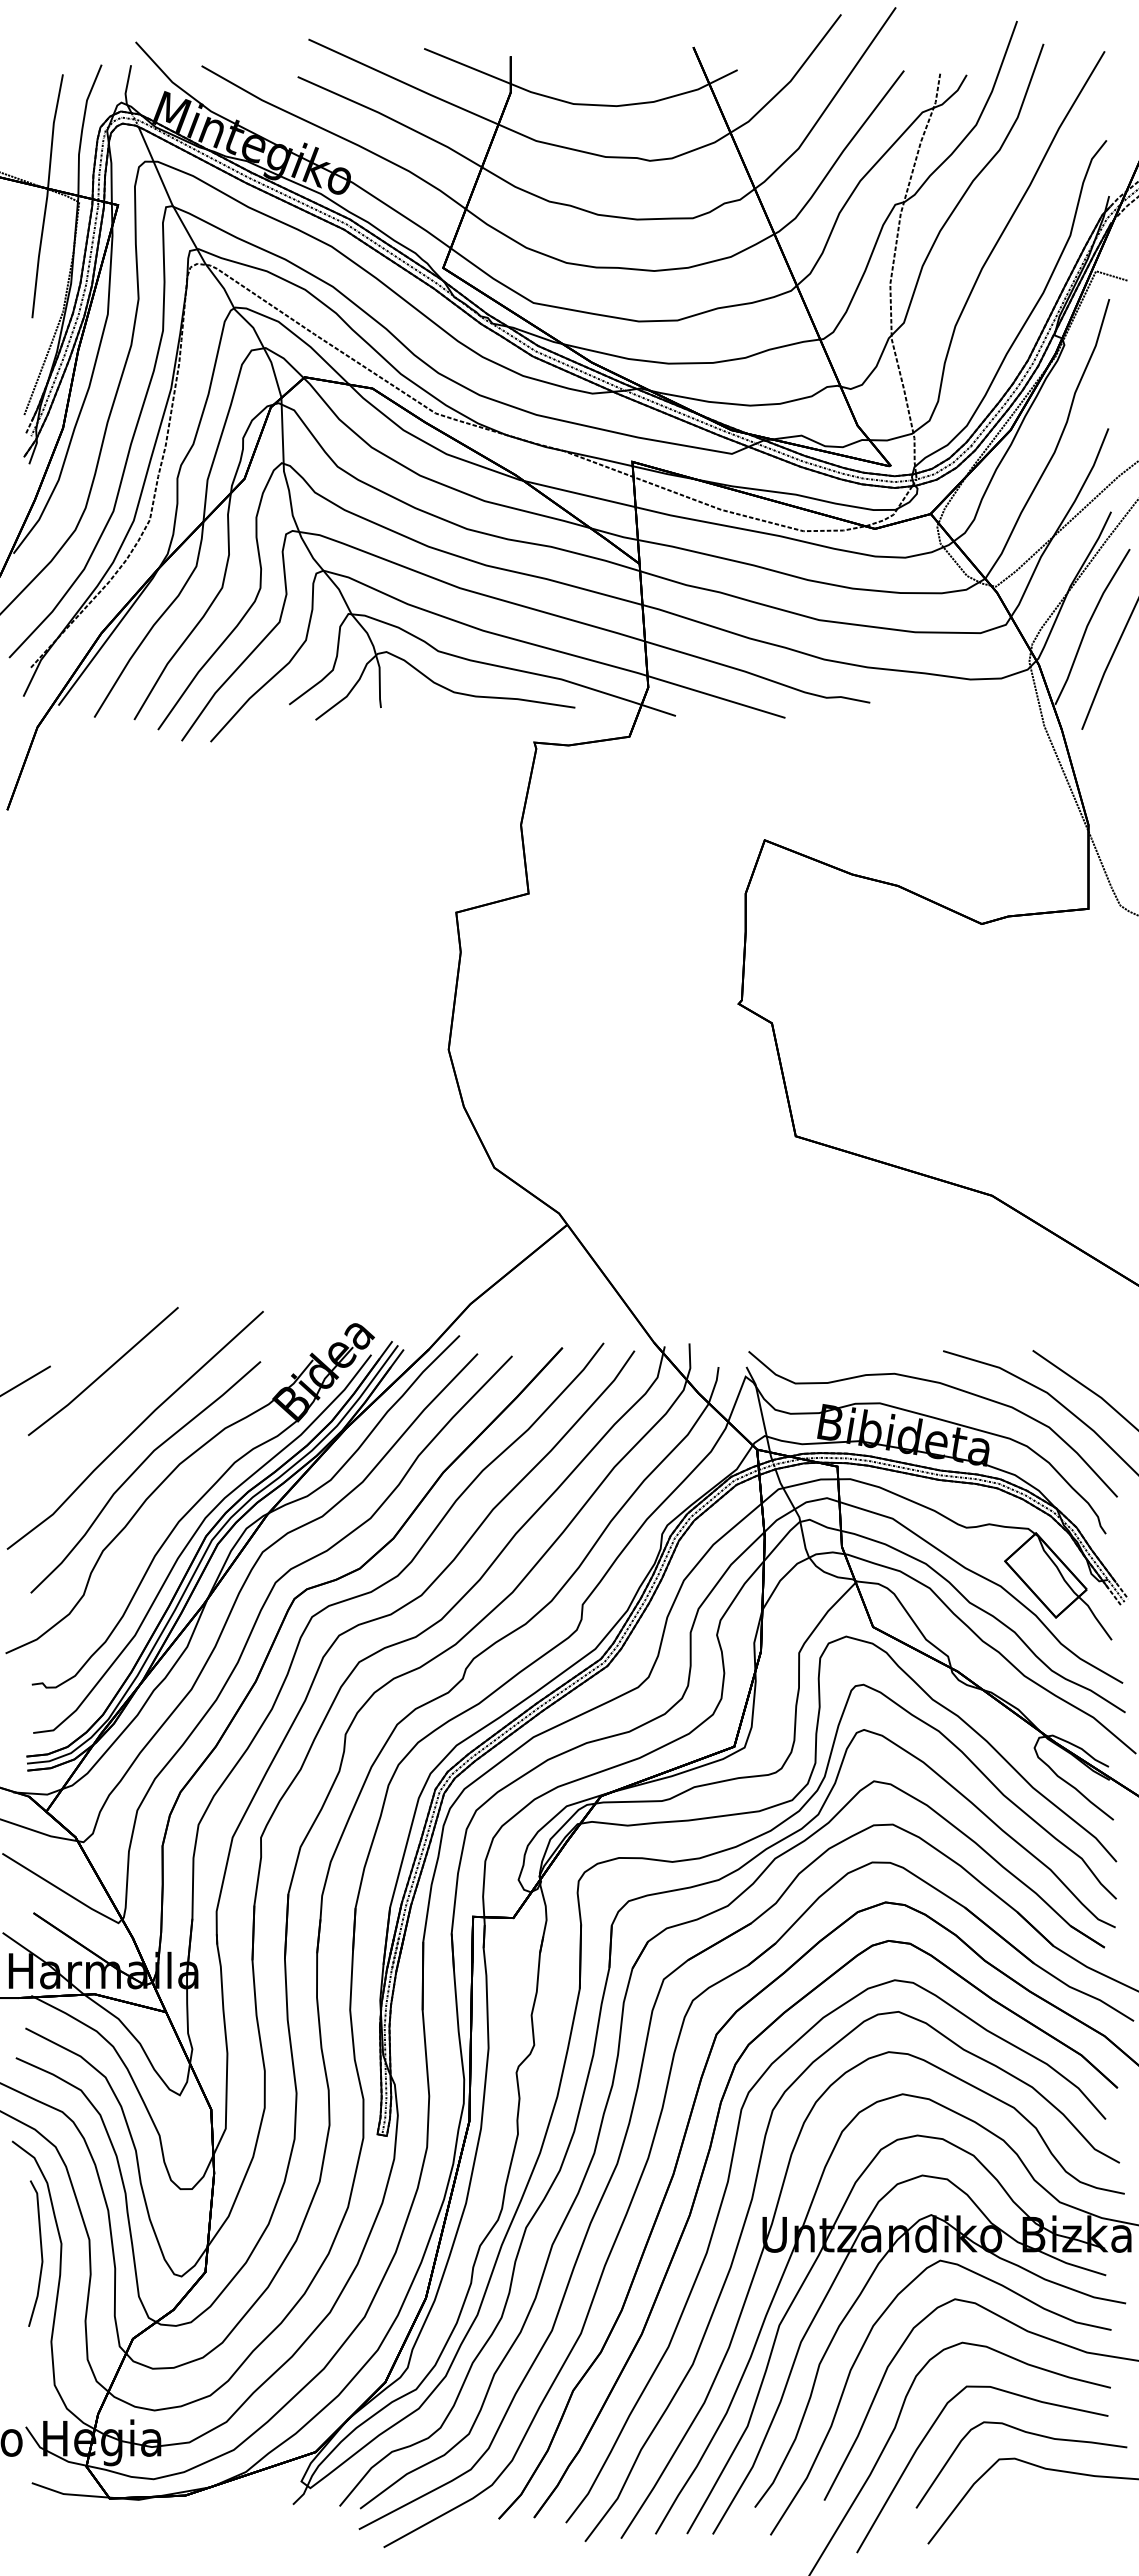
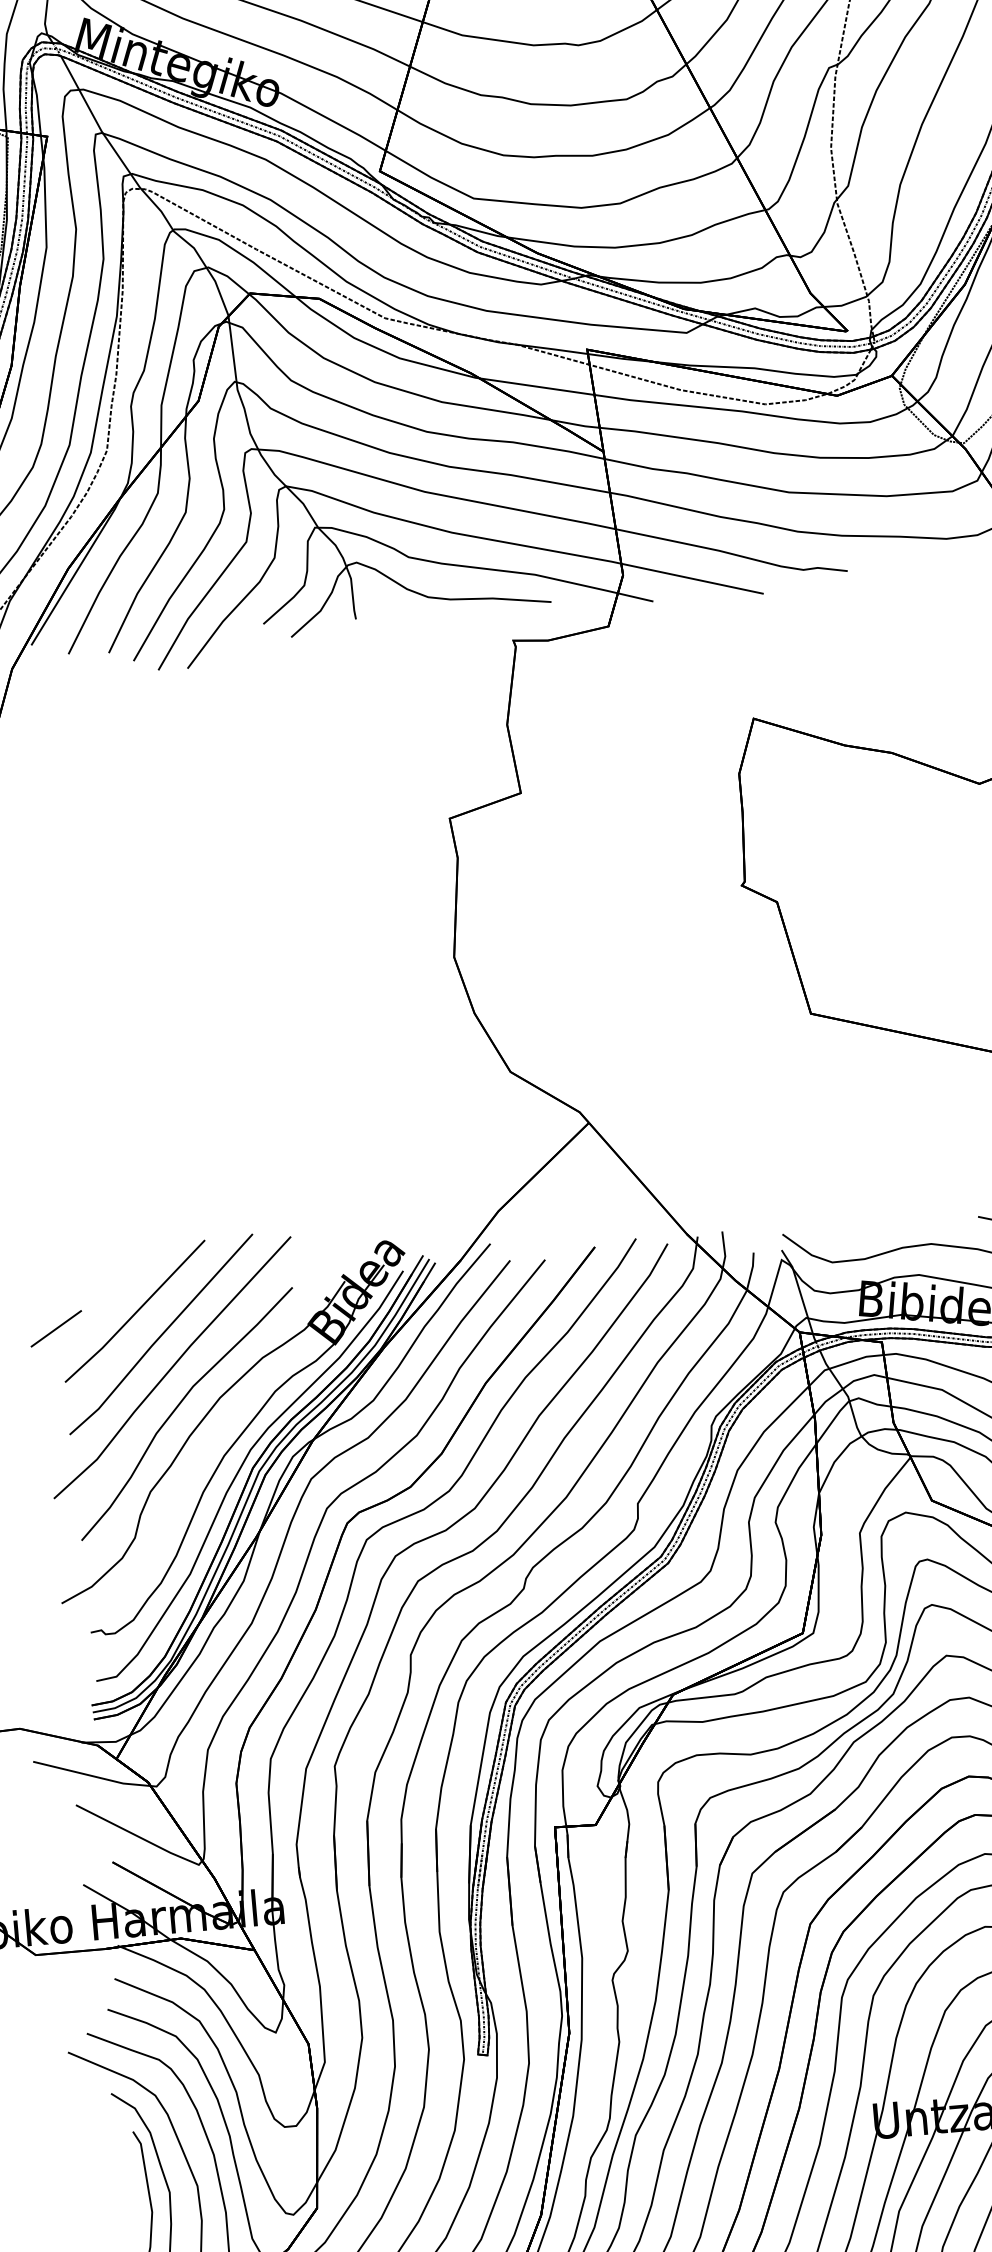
part: (127, 1396) -> (161, 1334), added

